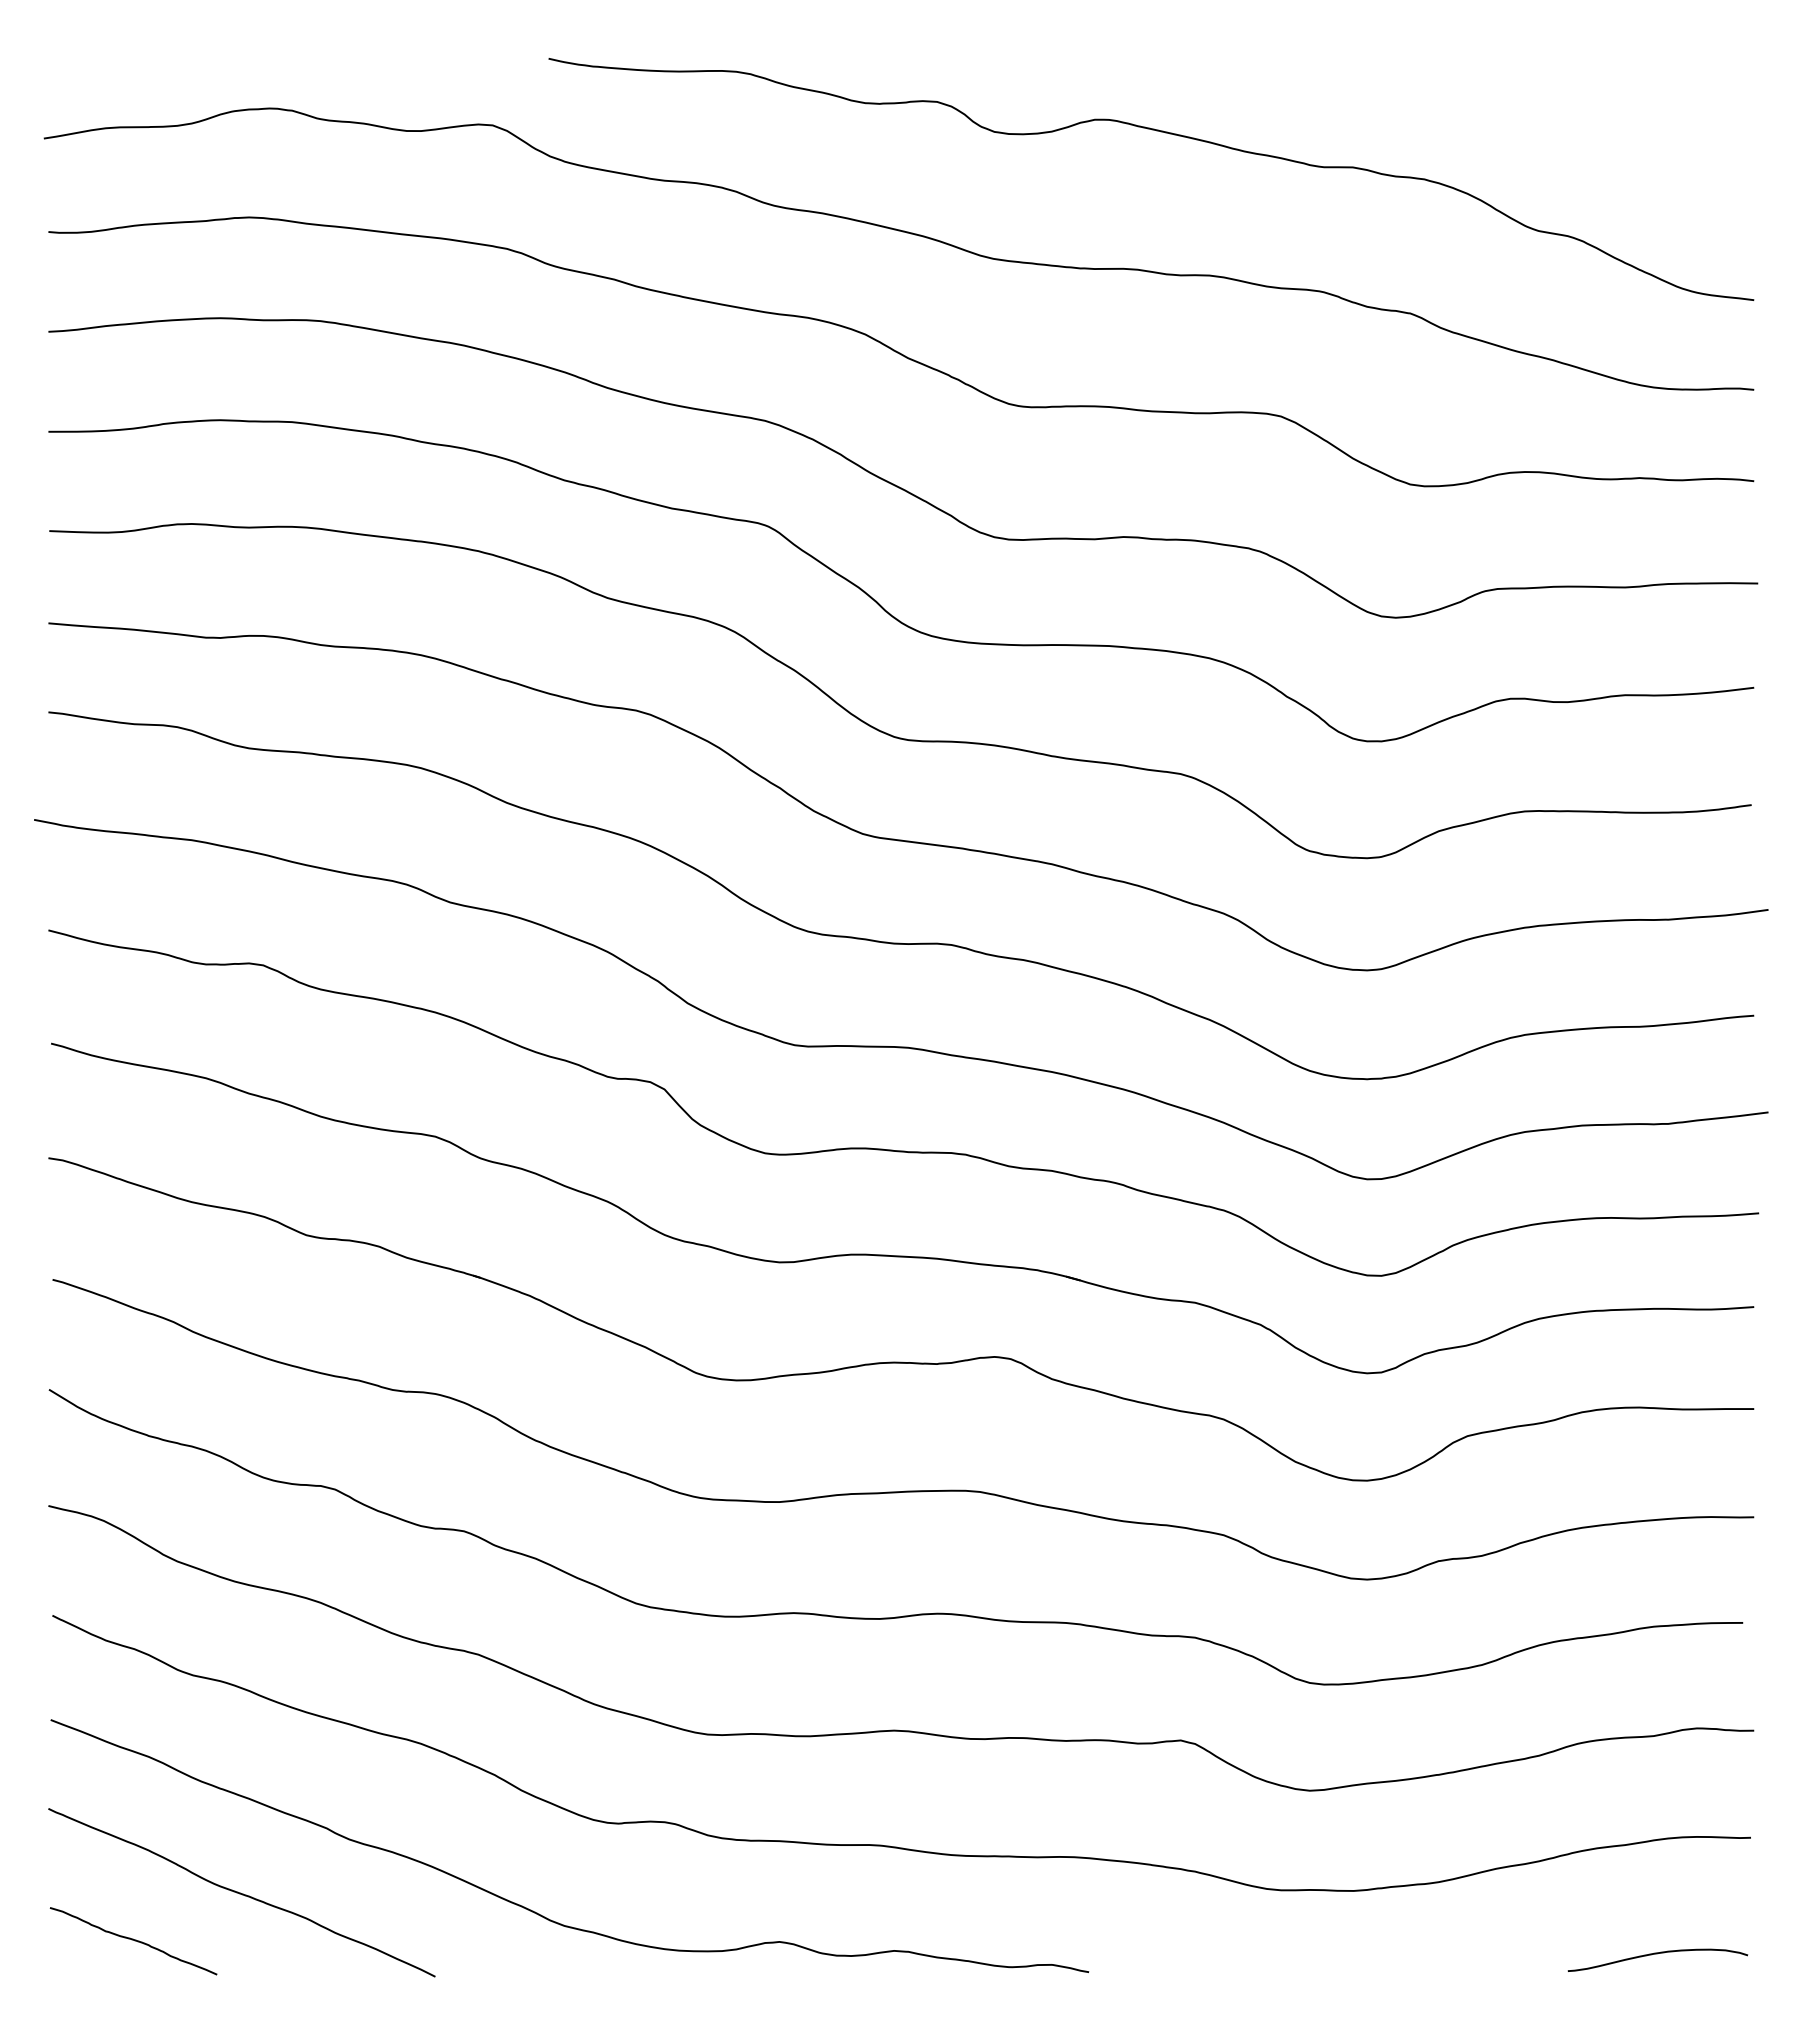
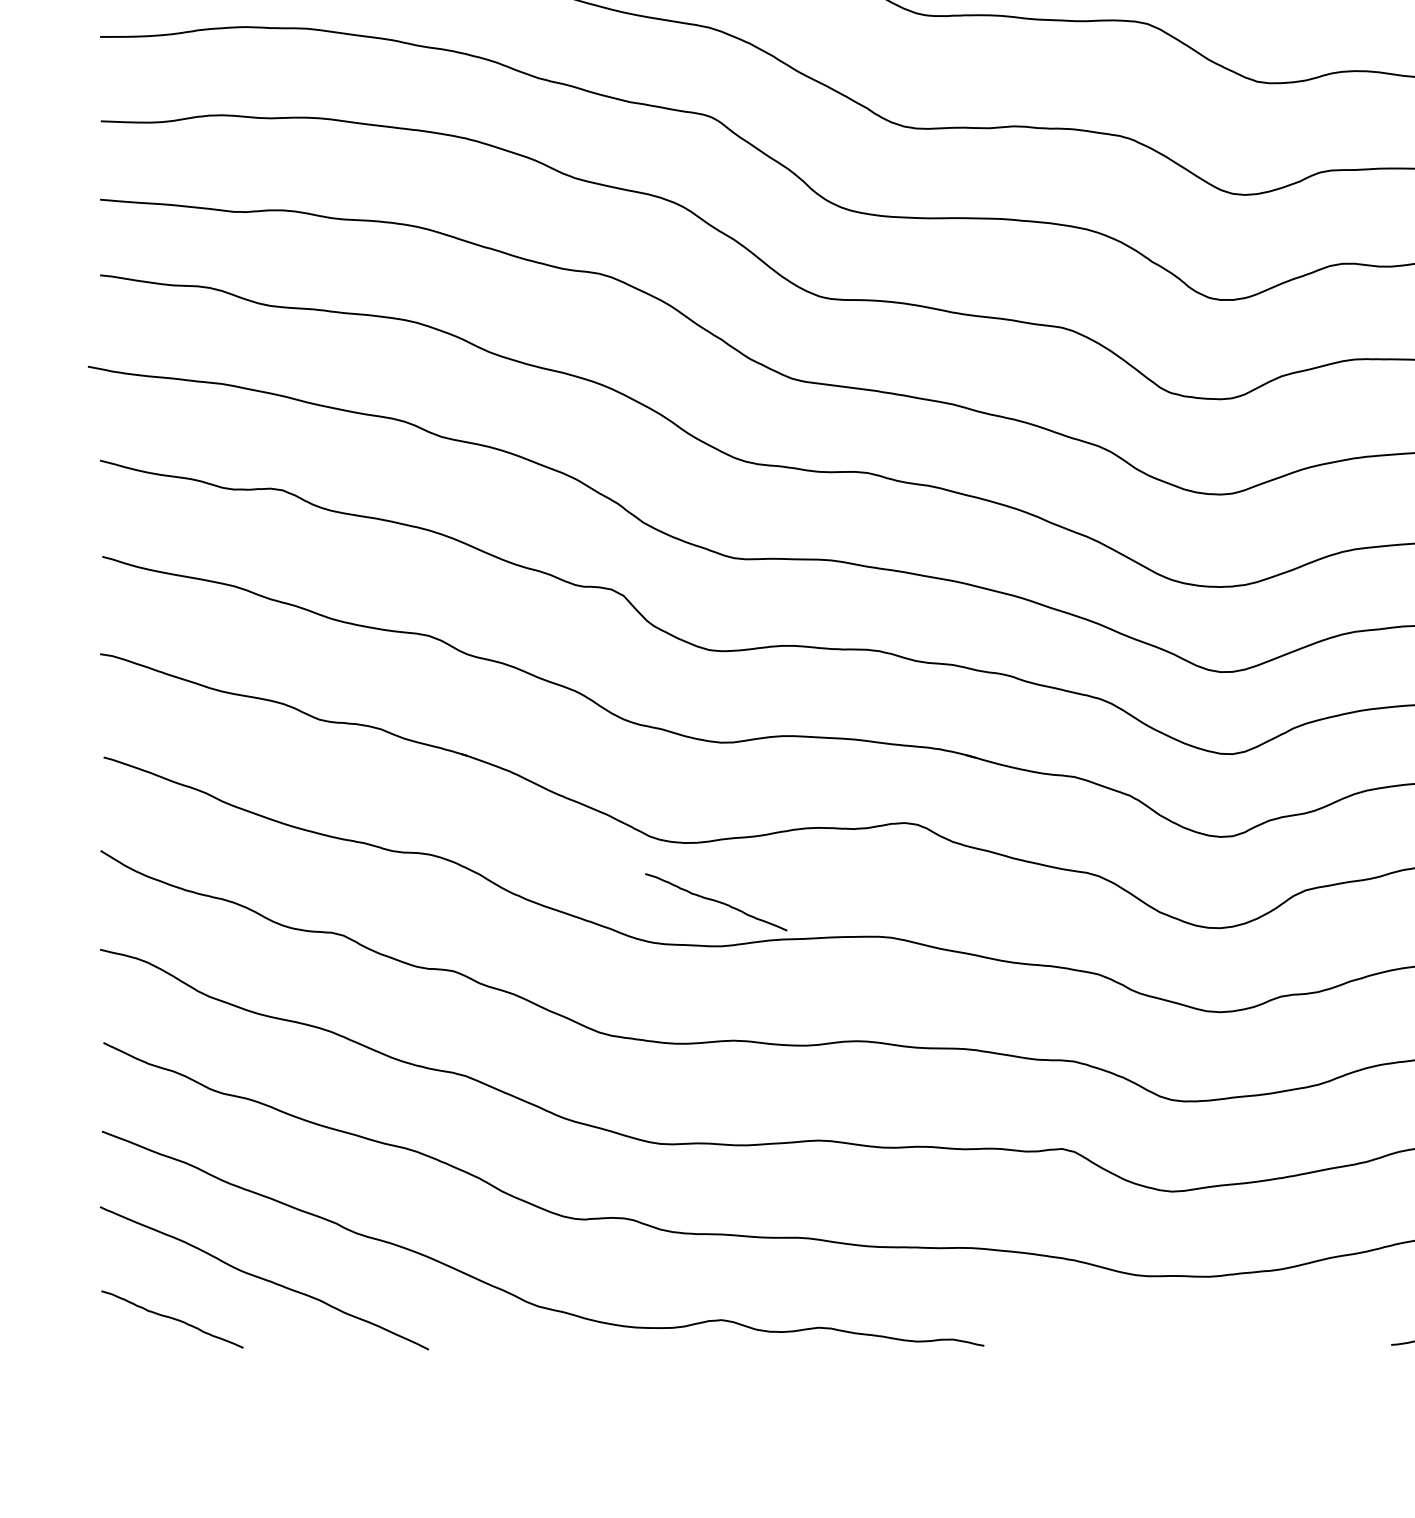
curve: (773, 1449) -> (716, 901), added

